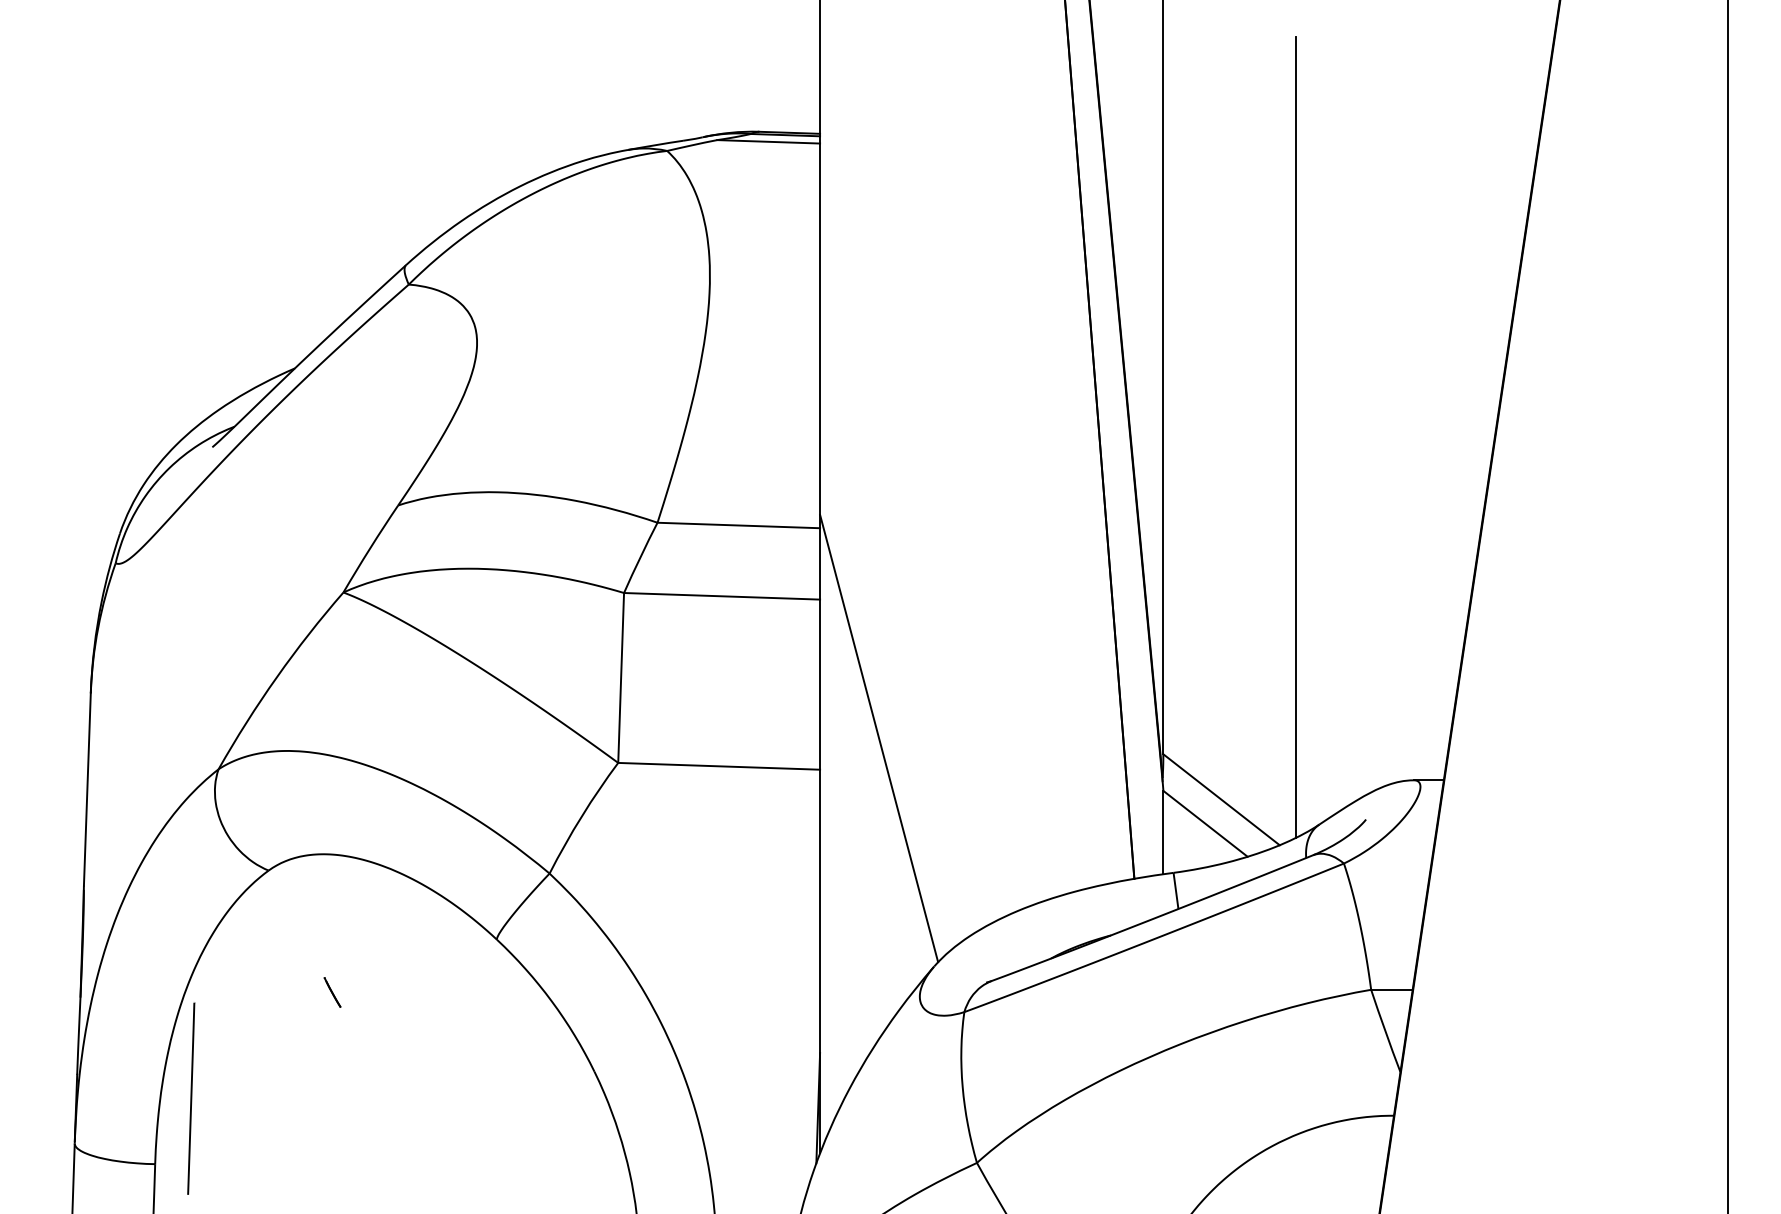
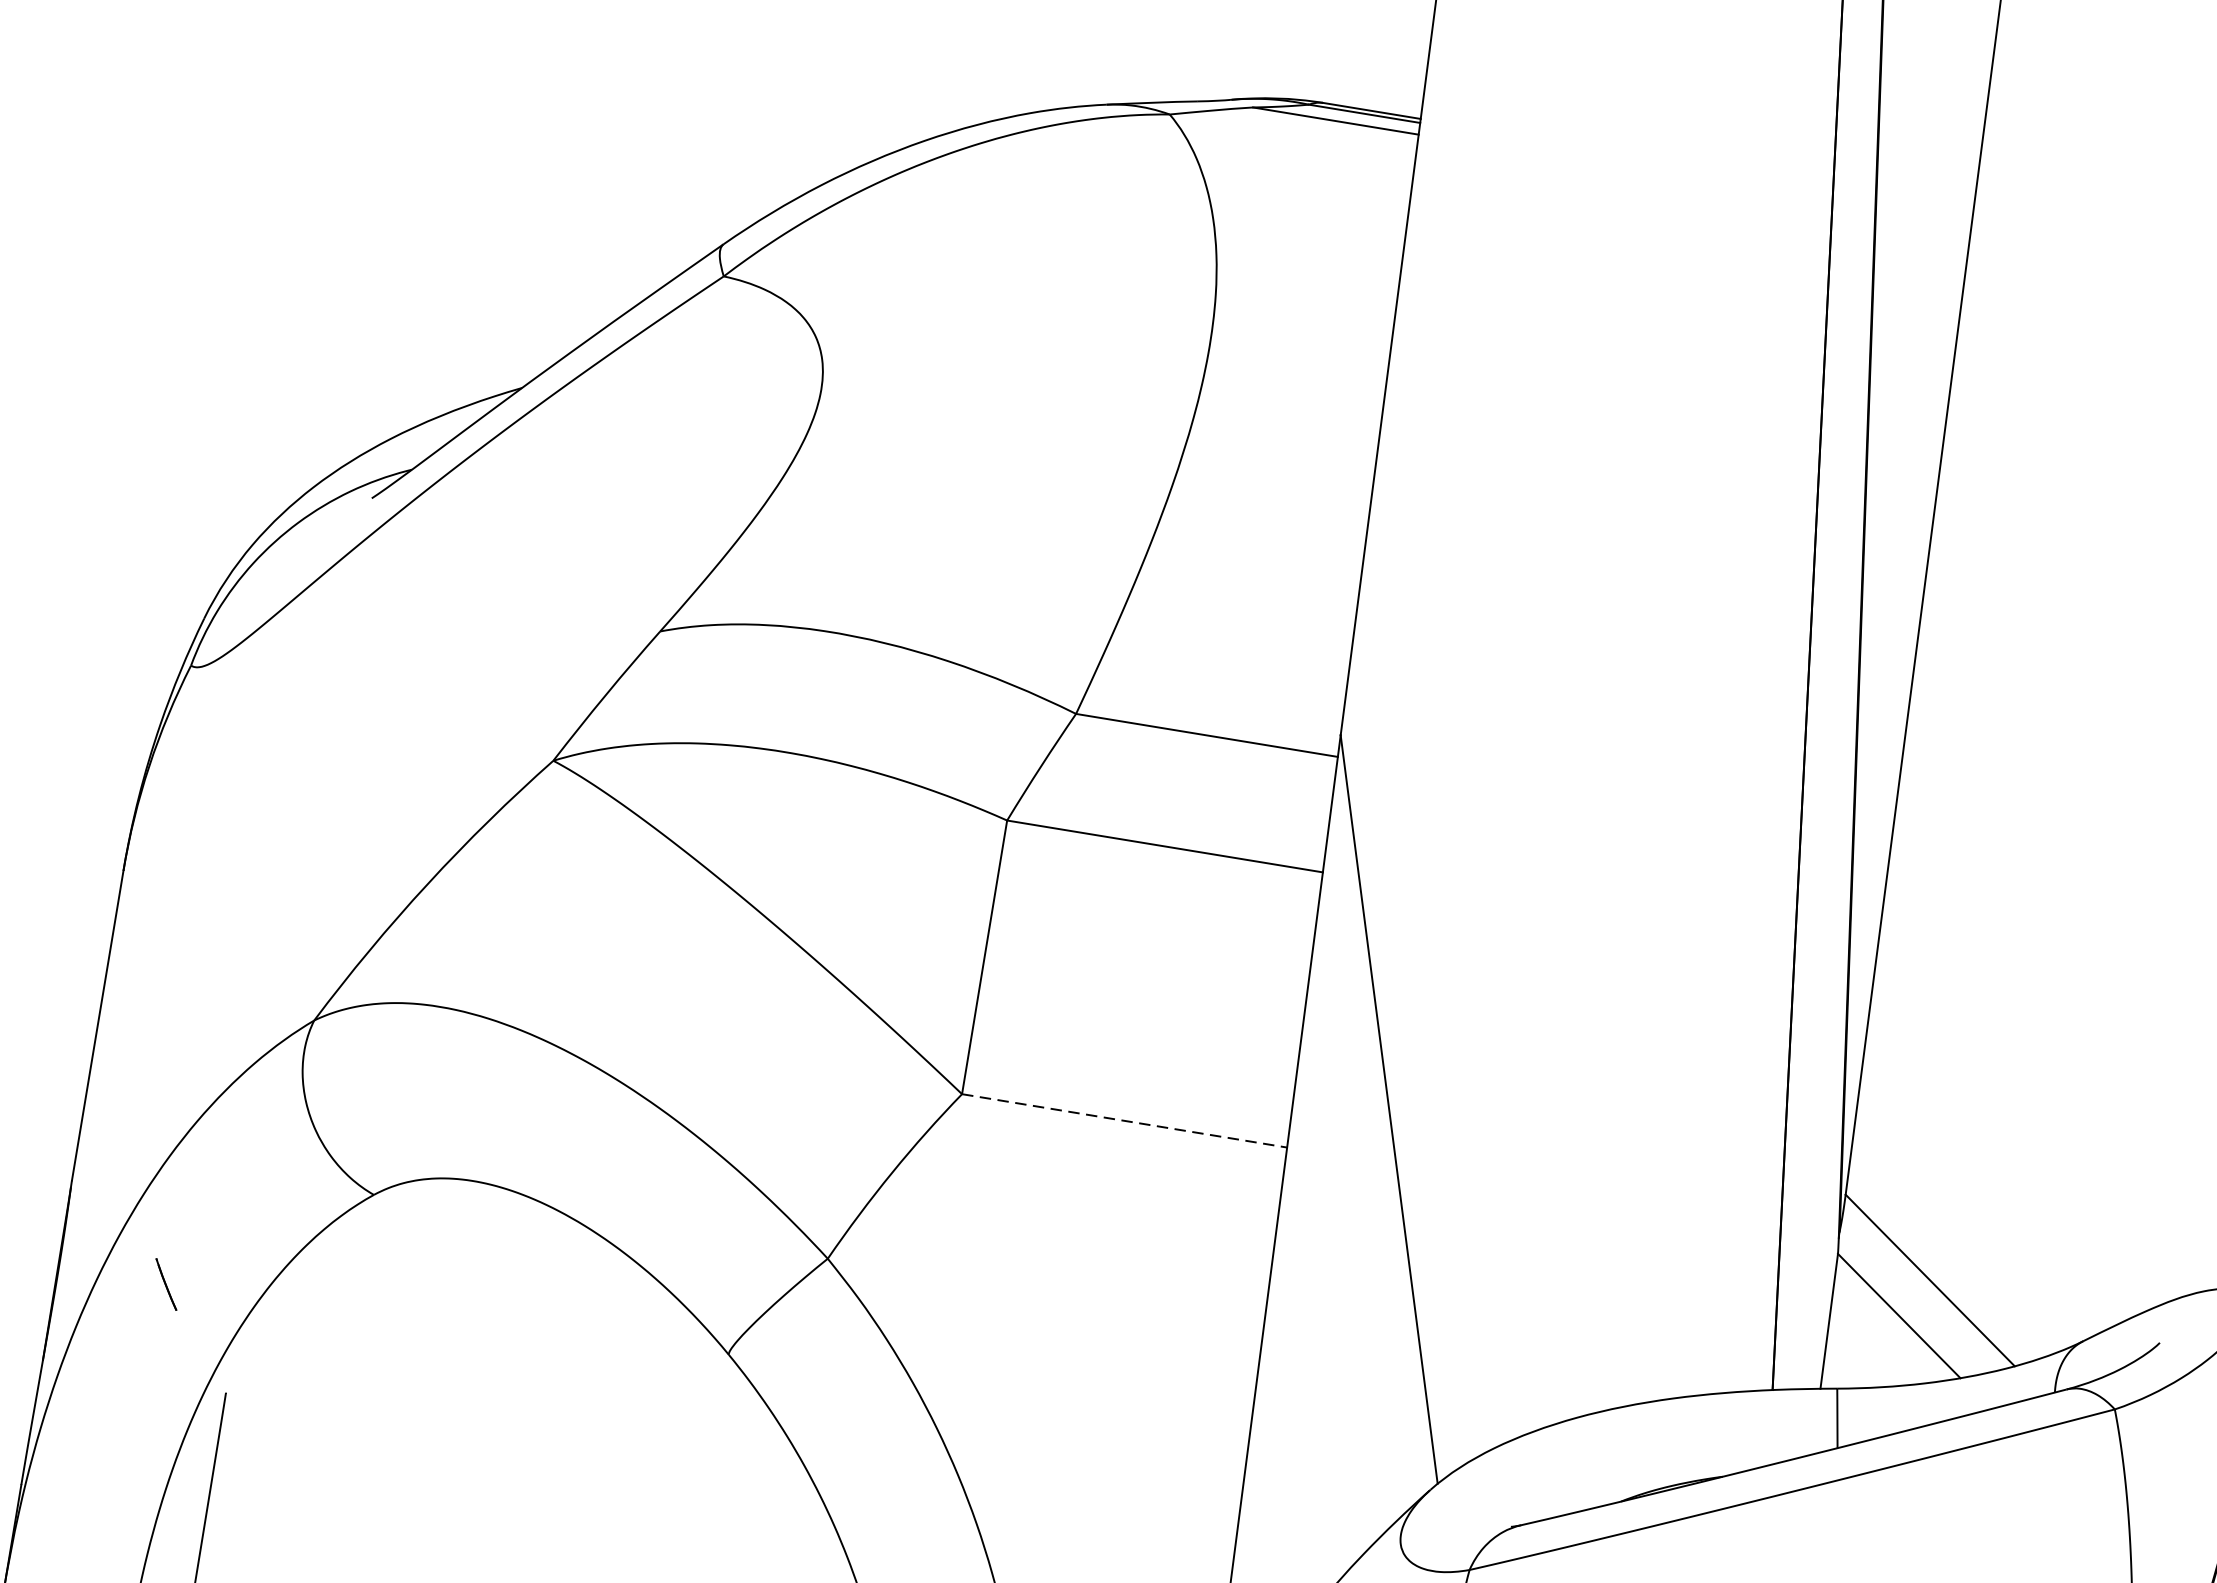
line: (1296, 436) -> (2127, 708), removed
line: (719, 766) -> (1125, 1121), solid -> dashed
line: (332, 992) -> (166, 1284), moved

